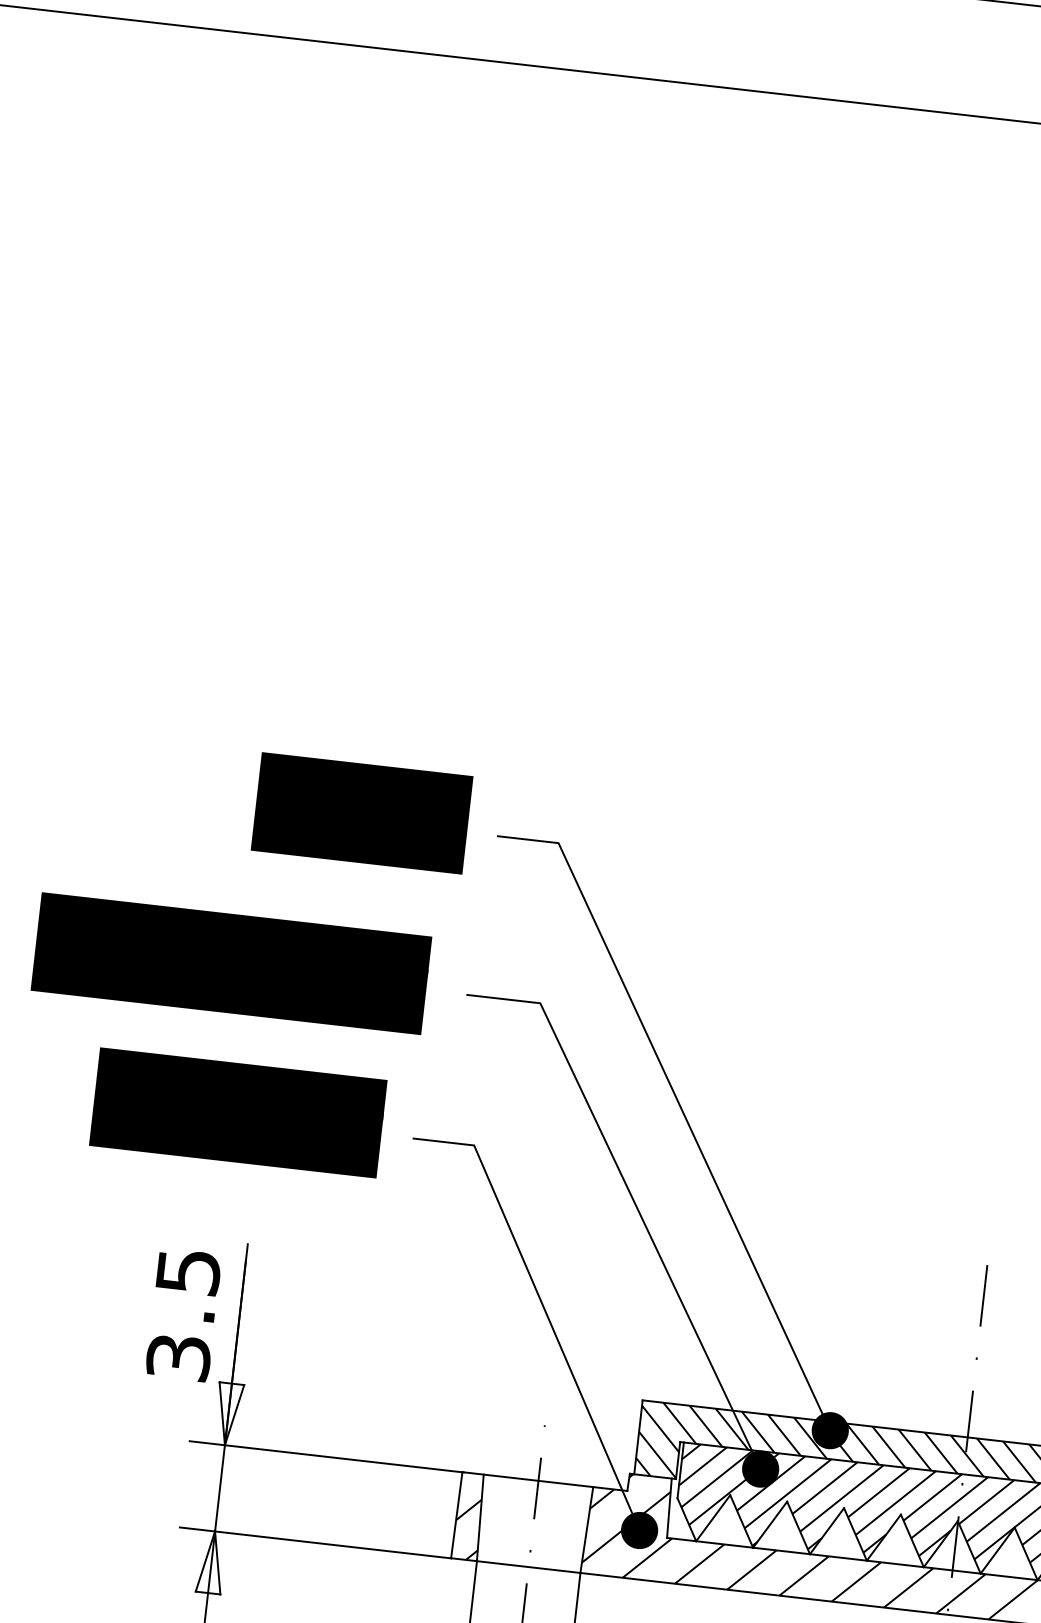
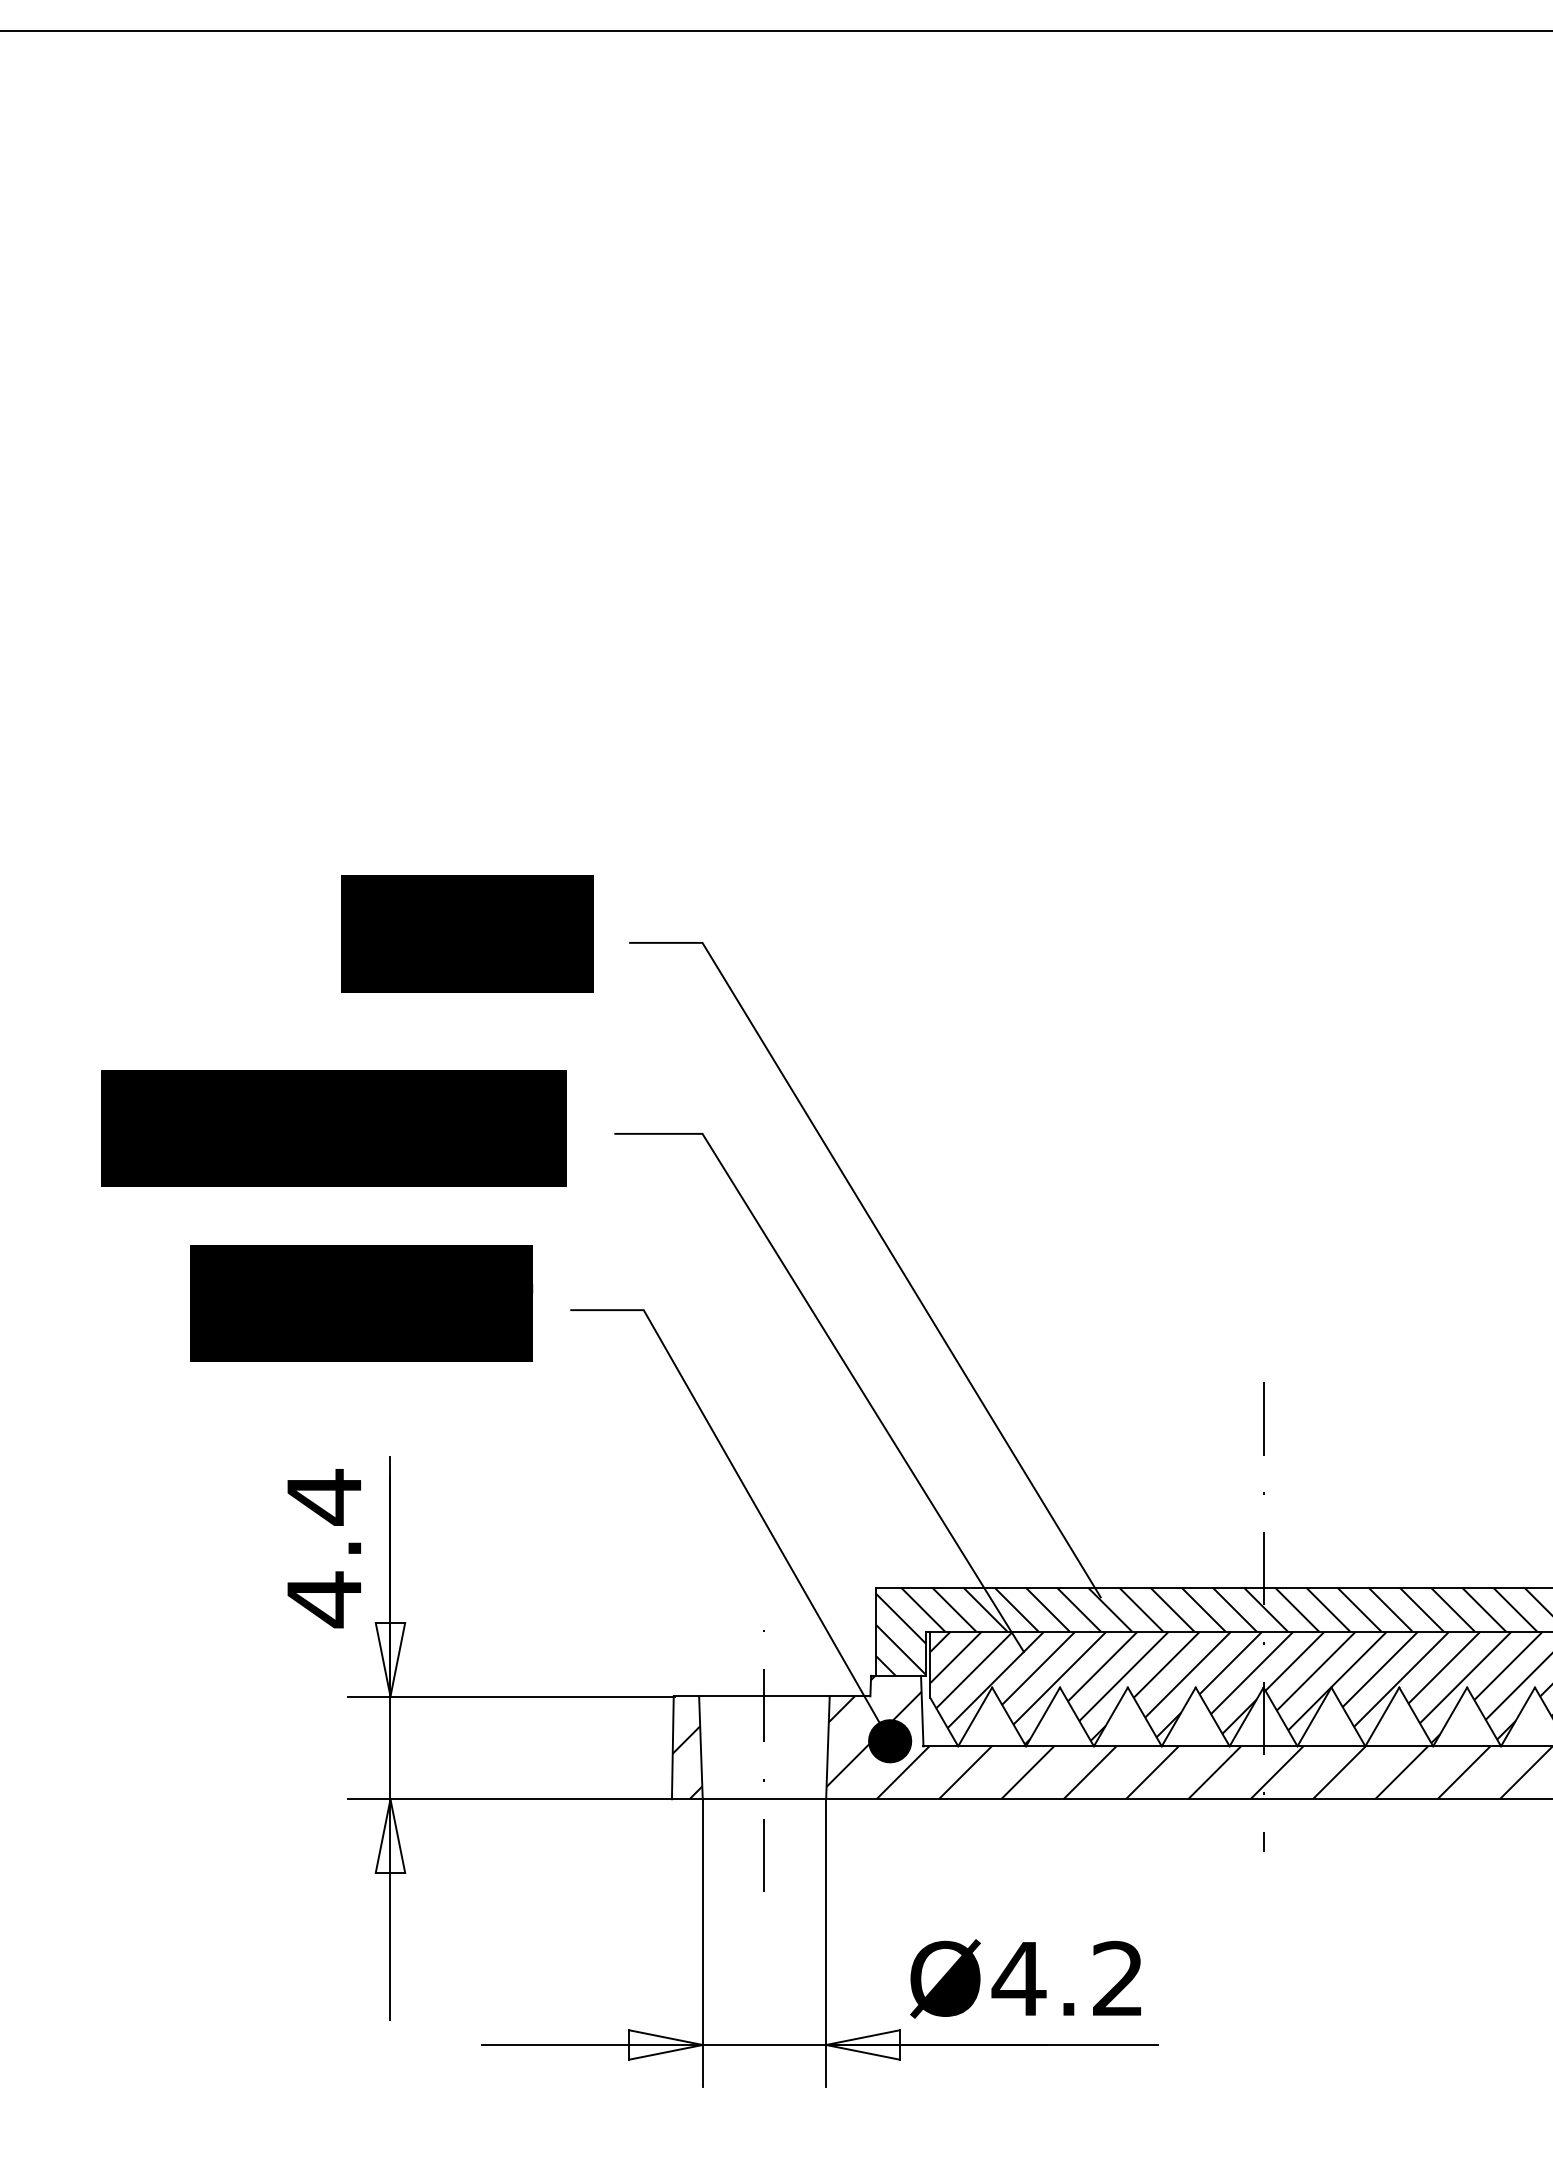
text: (183, 1314) -> (324, 1548), 3.5 -> 4.4
fill: (830, 1430) -> (1101, 1598), removed
fill: (760, 1468) -> (1024, 1652), removed

